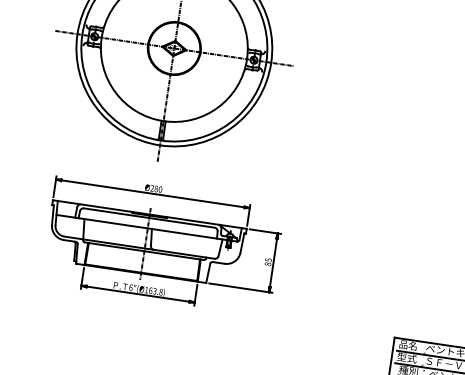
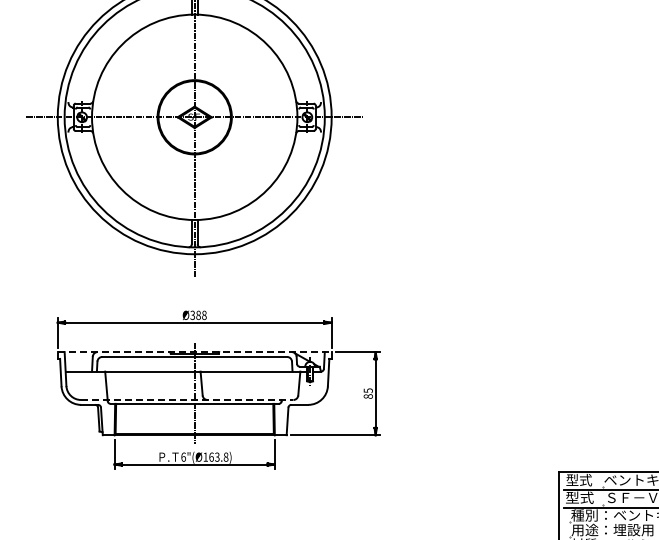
text: (156, 189) -> (198, 315), Ø280 -> Ø388
line: (149, 214) -> (194, 352), solid -> dashed
line: (139, 247) -> (187, 399), solid -> dashed
text: (408, 344) -> (579, 479), 品名 -> 型式

